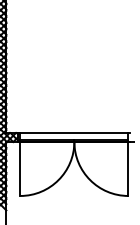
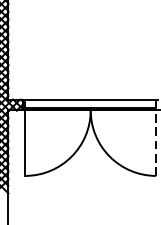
line: (128, 168) -> (156, 142), solid -> dashed

